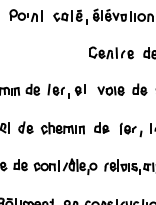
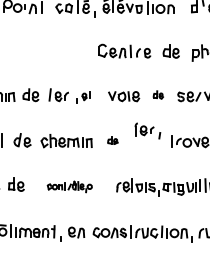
part: (140, 89) -> (158, 94), size x0.6
part: (77, 91) -> (83, 97), size x0.7
part: (101, 127) -> (112, 140), size x0.6
part: (130, 129) -> (147, 130), moved
part: (65, 166) -> (69, 186), size x0.6

